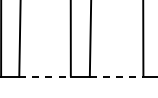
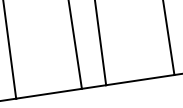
line: (45, 76) -> (49, 93), dashed -> solid
line: (116, 76) -> (140, 79), dashed -> solid

